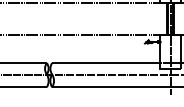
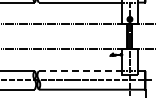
line: (106, 63) -> (80, 71), solid -> dashed

